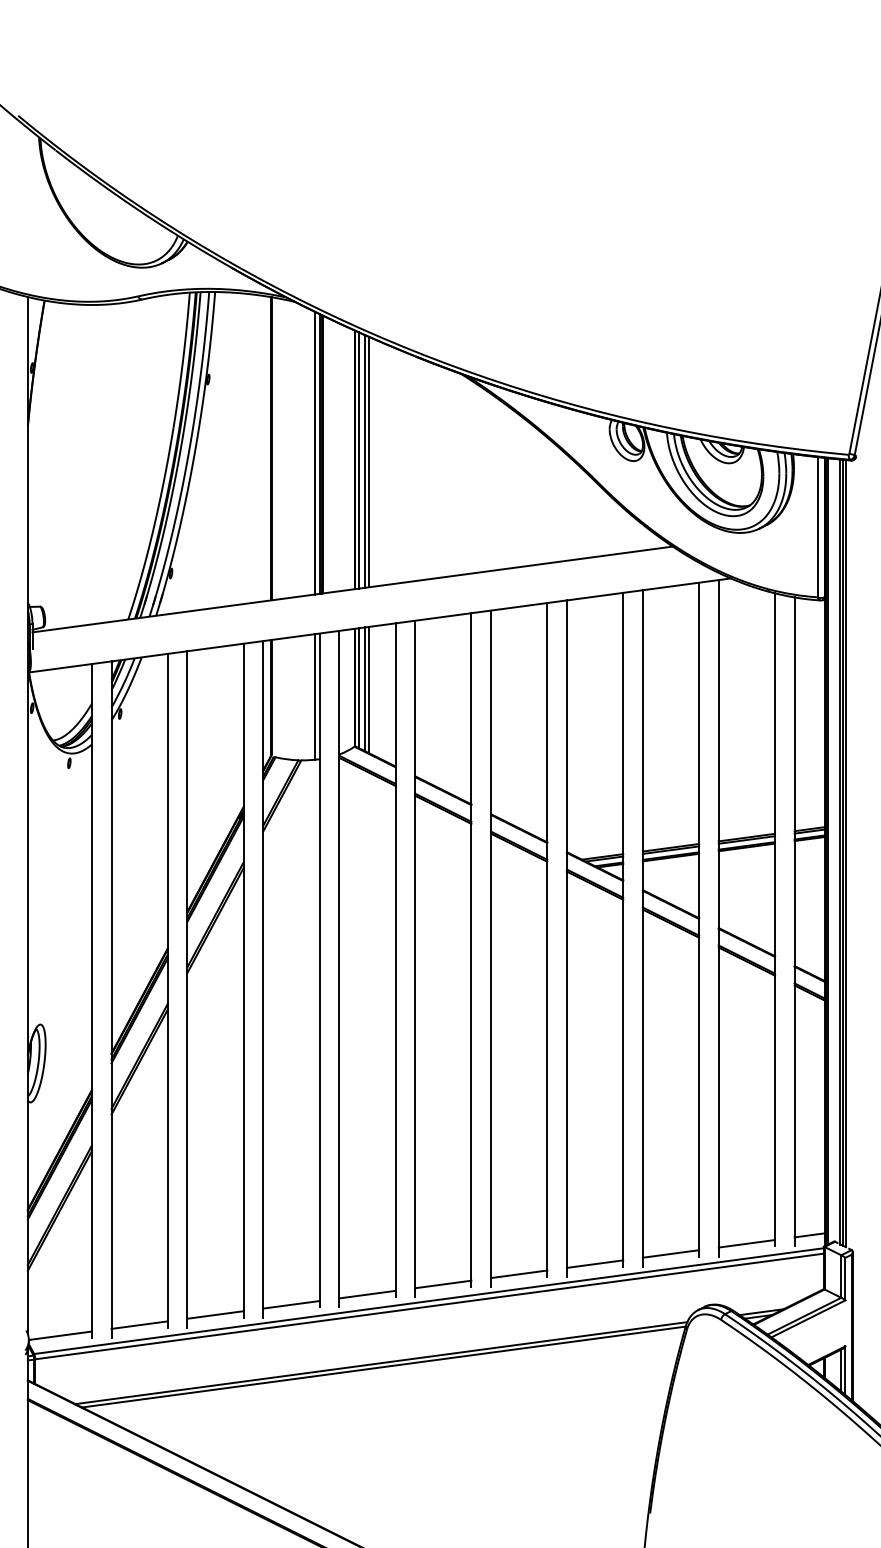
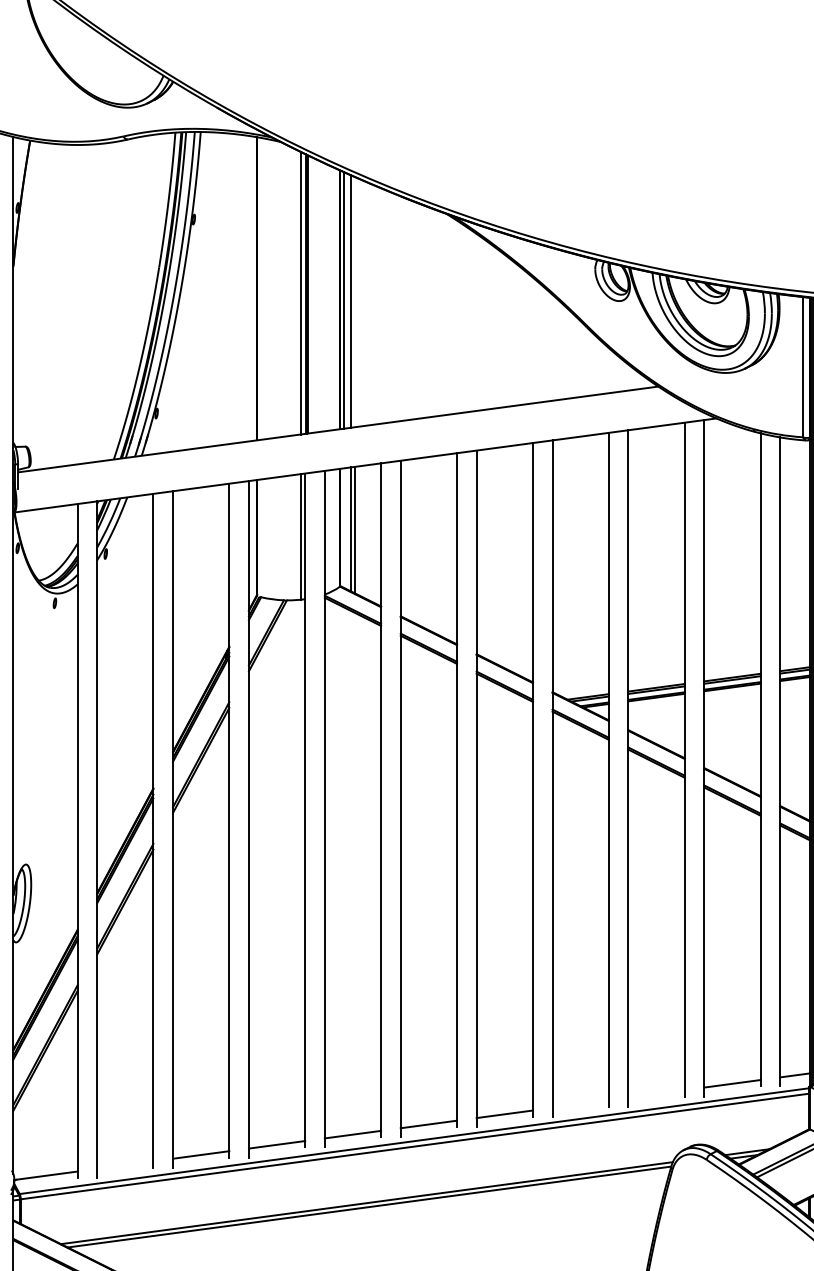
line: (369, 462) -> (355, 302), removed
line: (358, 688) -> (344, 528), removed
line: (670, 1253) -> (656, 1093), removed
line: (594, 1263) -> (580, 1103), removed
line: (139, 1324) -> (125, 1164), removed

